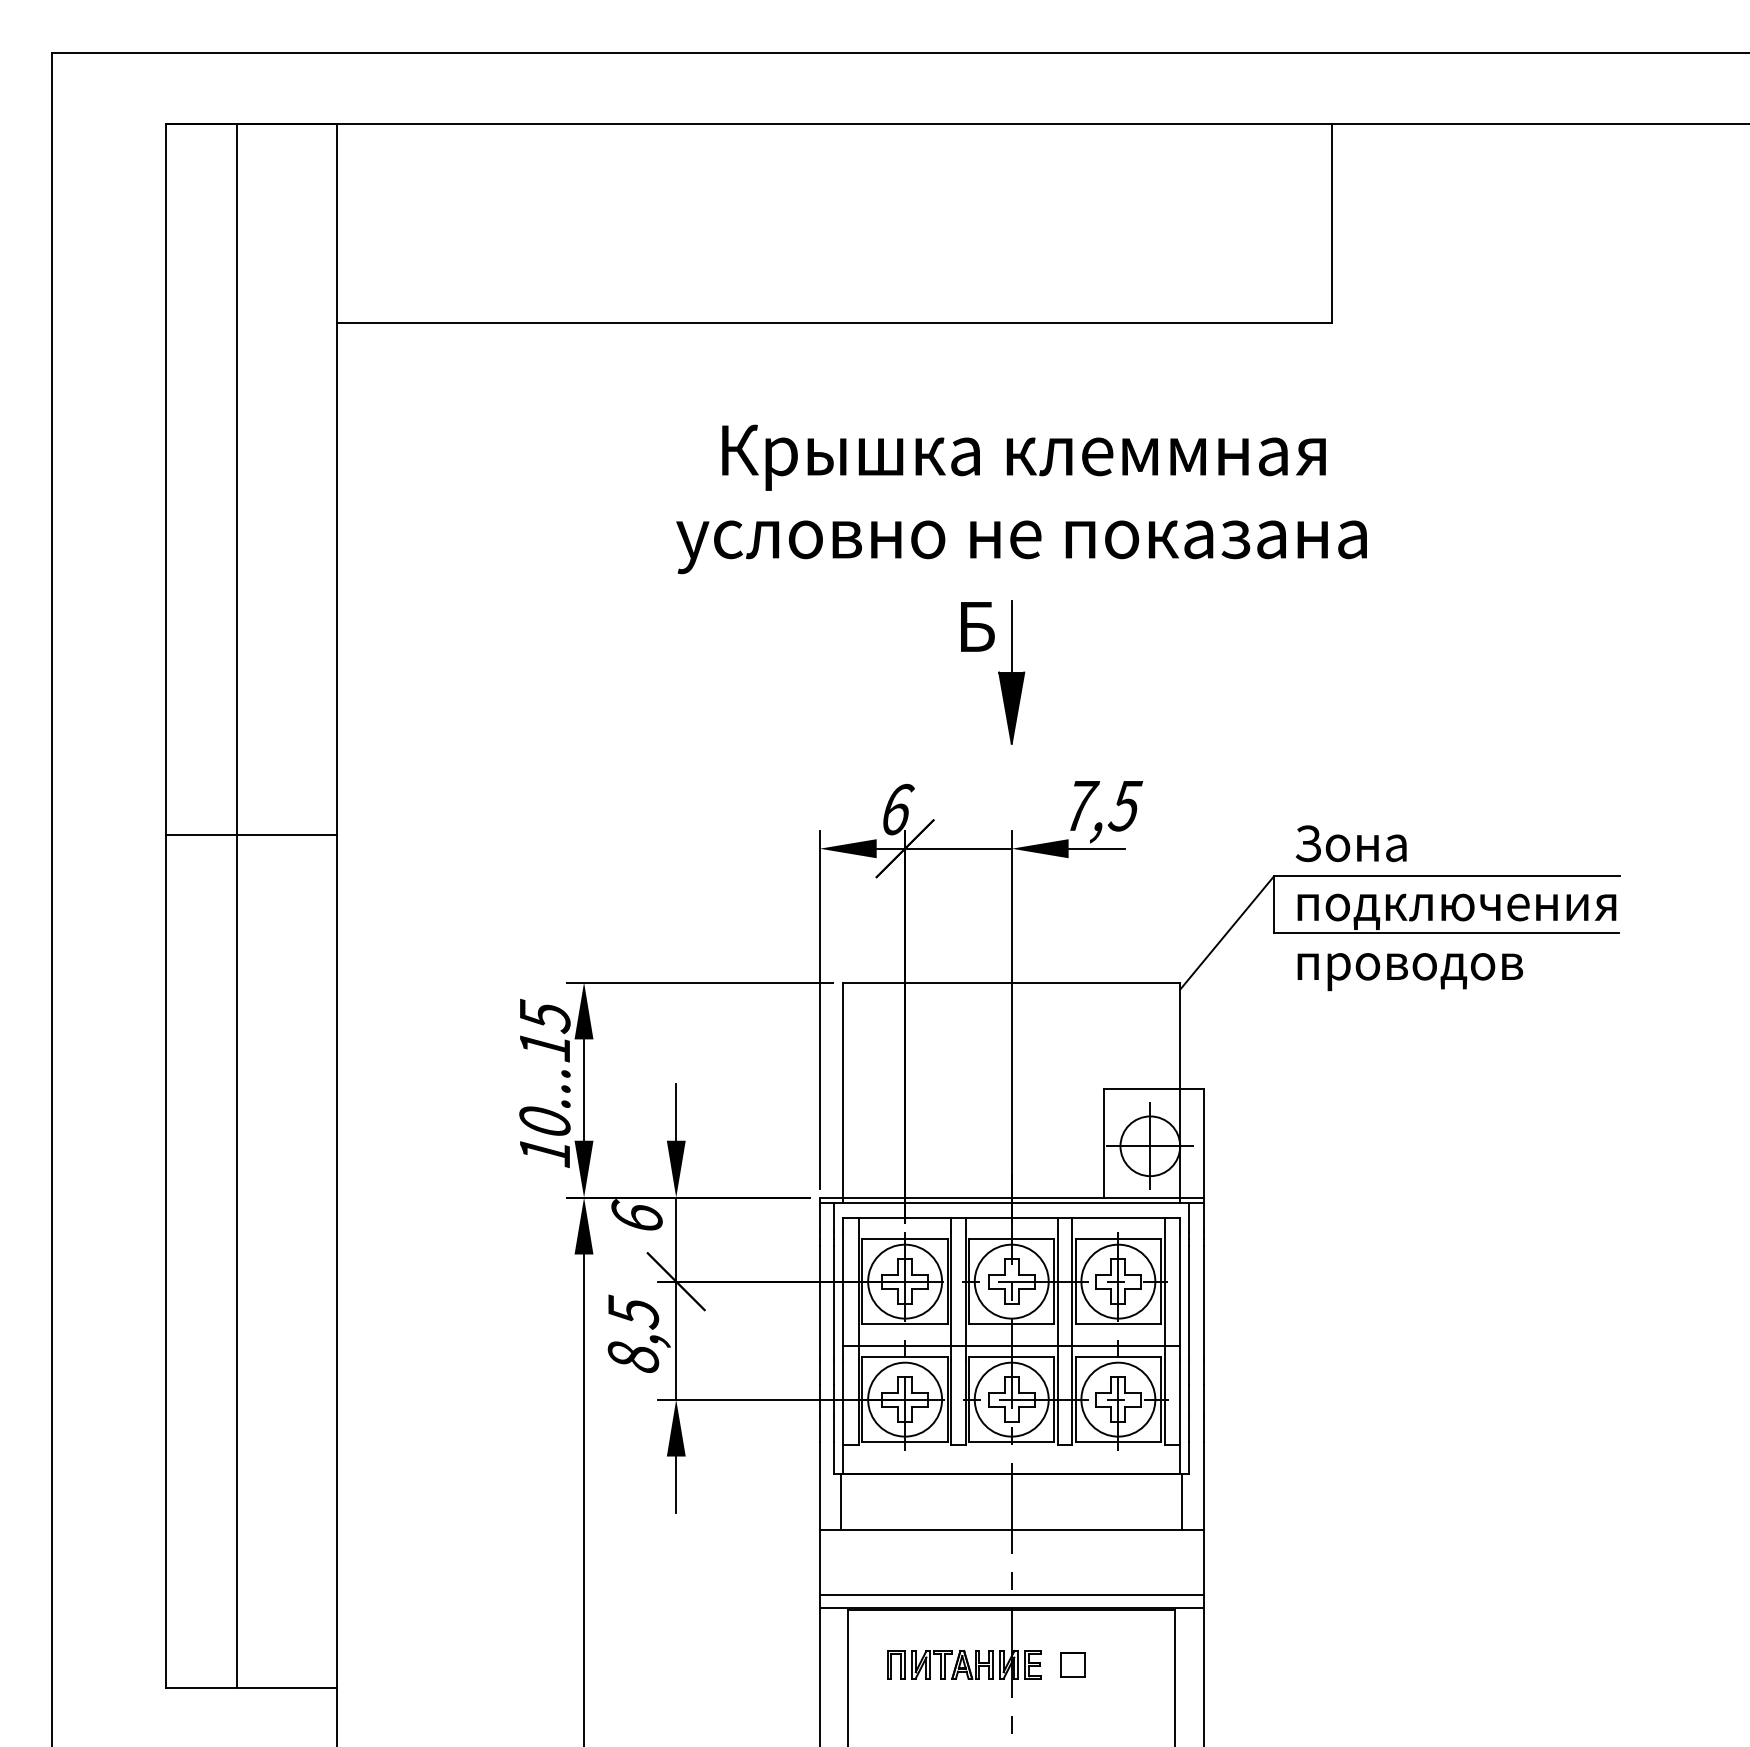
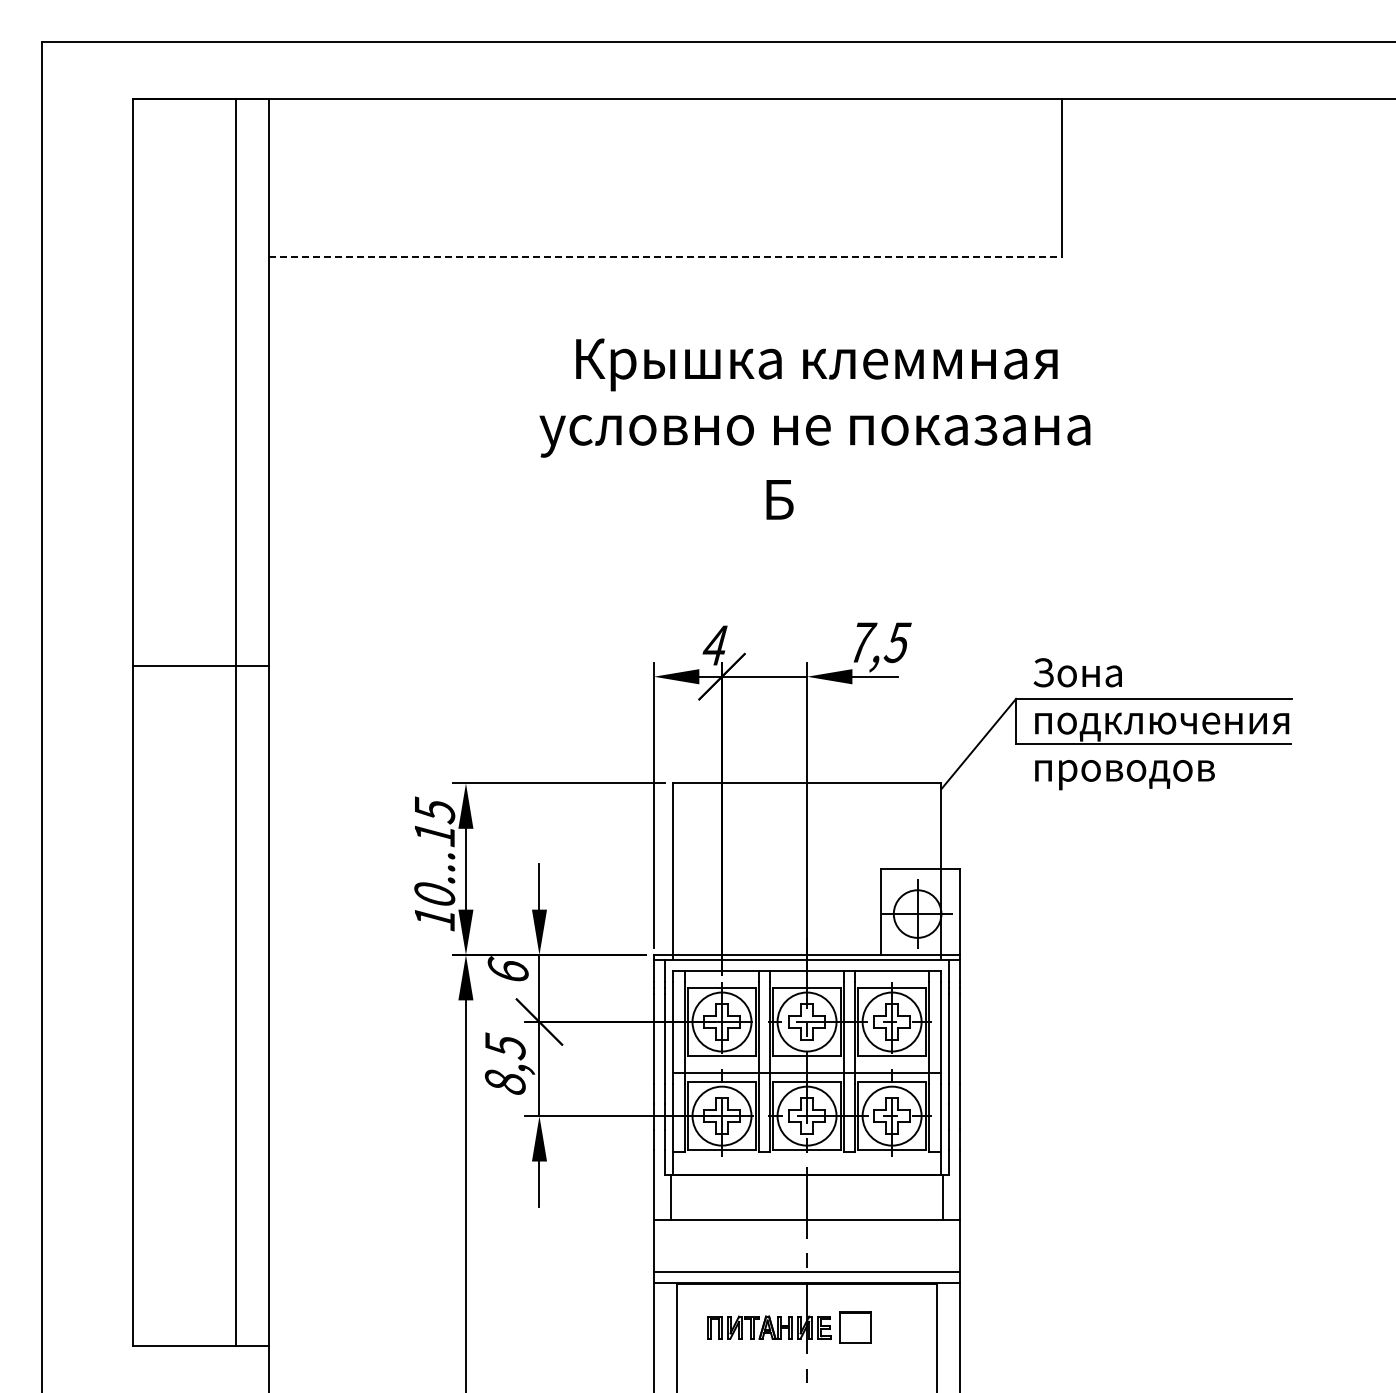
line: (834, 323) -> (665, 257), solid -> dashed
part: (1011, 672) -> (806, 536), removed
text: (896, 809) -> (715, 645), 6 -> 4
line: (237, 906) -> (236, 722), moved
part: (1072, 1664) -> (855, 1327), size x1.6

